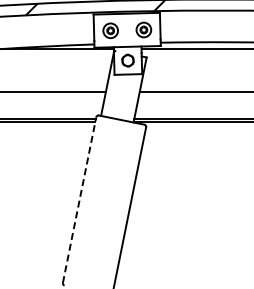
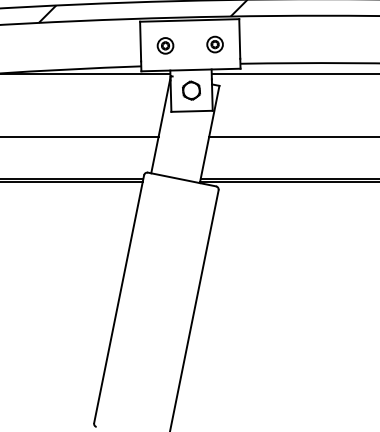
part: (143, 29) -> (214, 44), size x0.71
part: (110, 30) -> (165, 45), size x0.71
line: (79, 200) -> (118, 299), dashed -> solid

